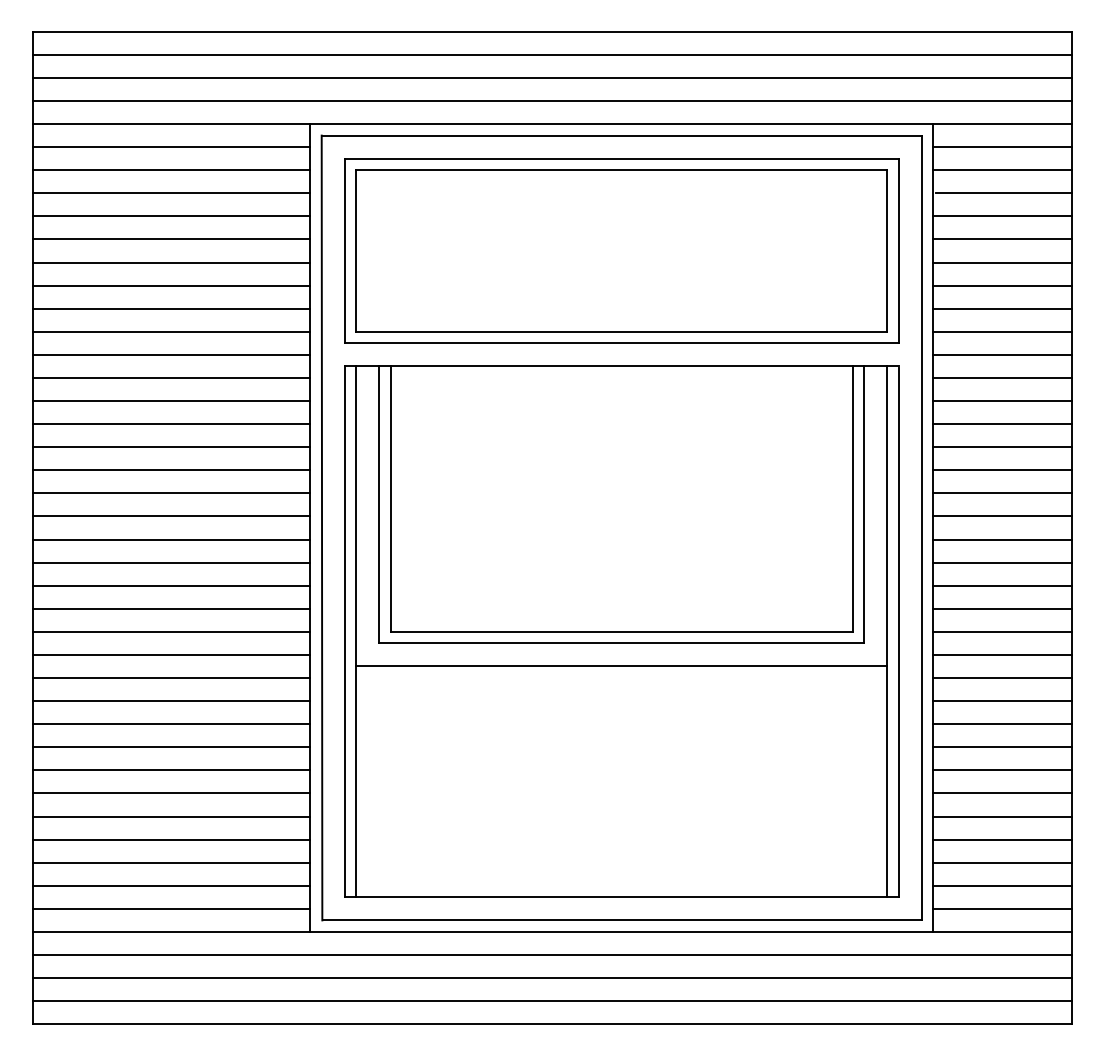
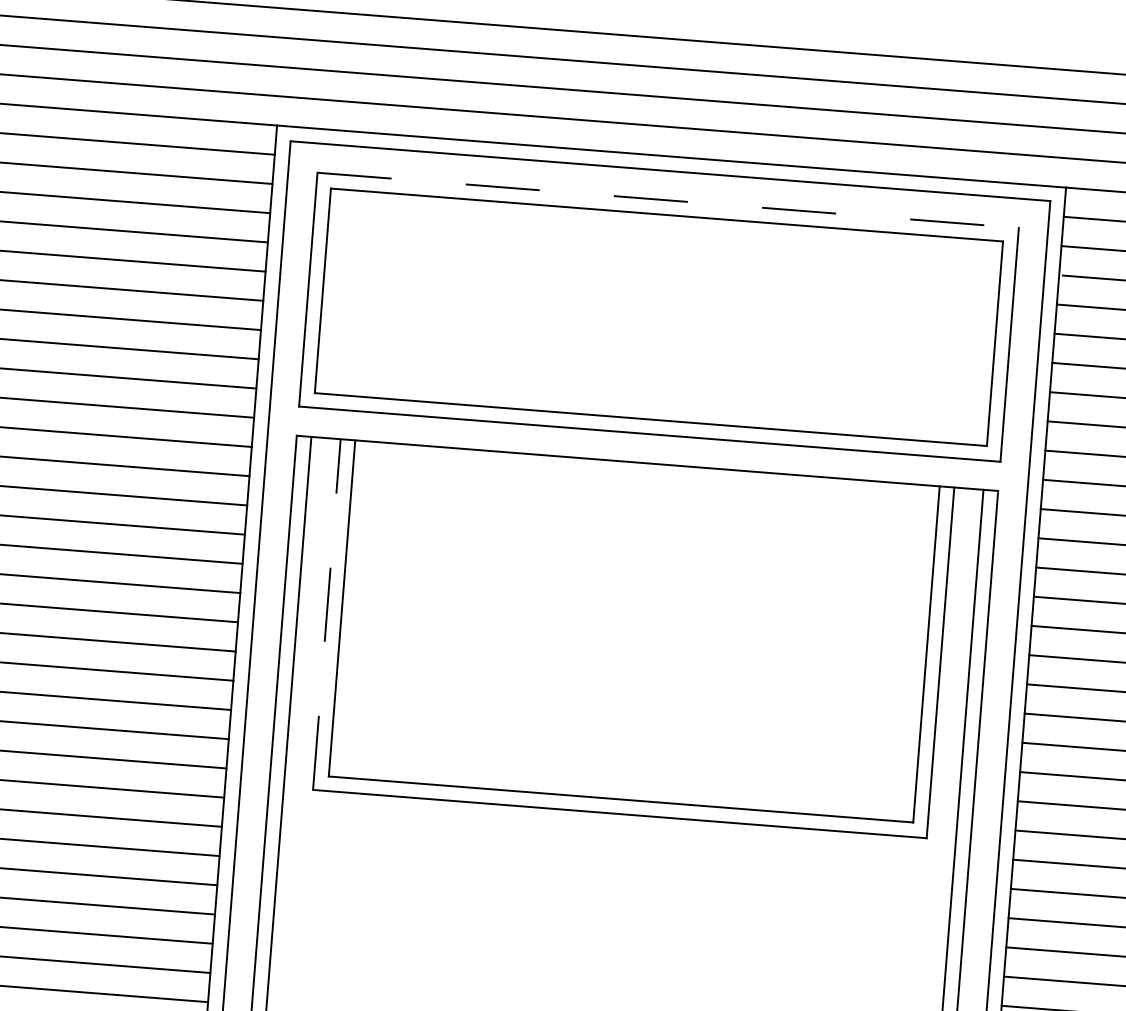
line: (621, 158) -> (667, 200), solid -> dashed
line: (379, 504) -> (327, 614), solid -> dashed
line: (621, 666) -> (617, 843), removed

